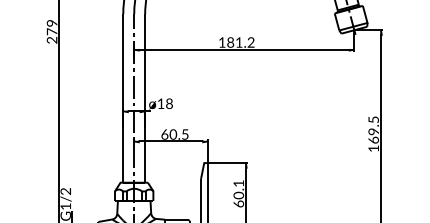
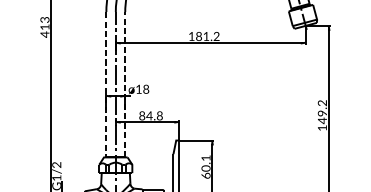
text: (51, 32) -> (44, 27), 279 -> 413
line: (145, 97) -> (125, 83), solid -> dashed
line: (123, 98) -> (106, 84), solid -> dashed
text: (373, 130) -> (322, 112), 169.5 -> 149.2
text: (174, 134) -> (150, 115), 60.5 -> 84.8

